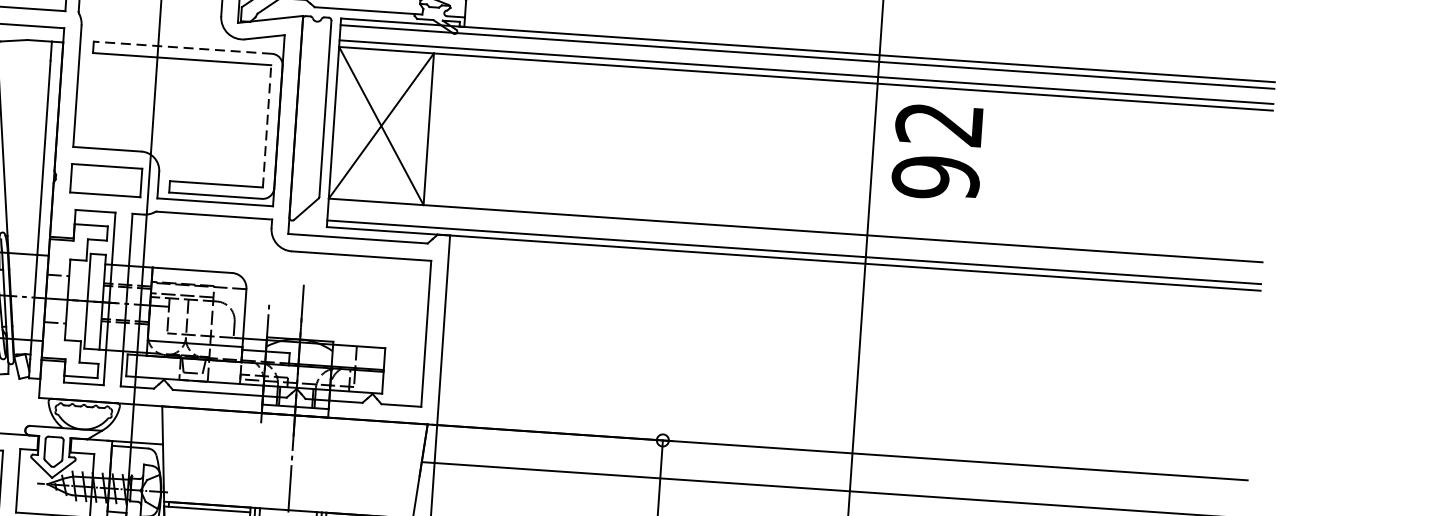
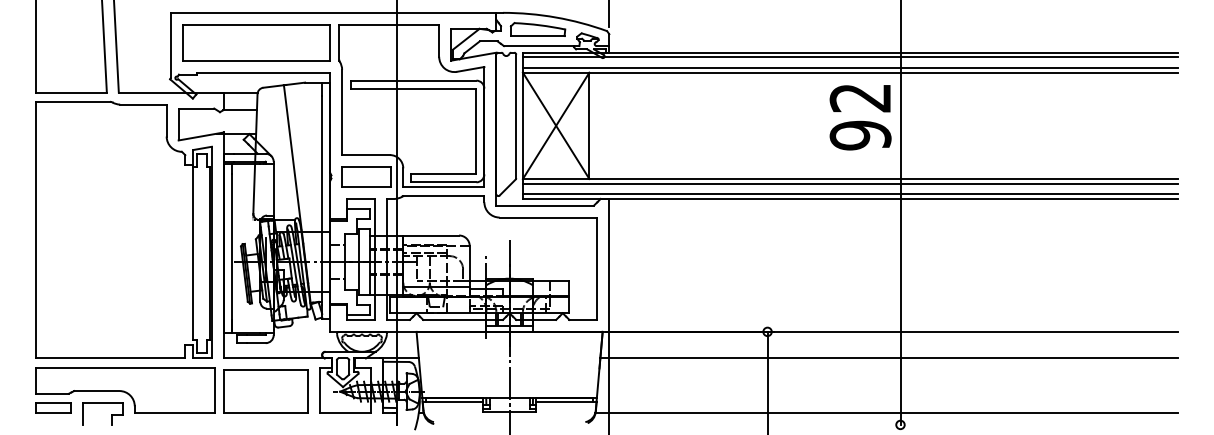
line: (182, 47) -> (413, 80), dashed -> solid
line: (267, 126) -> (476, 131), dashed -> solid
text: (937, 152) -> (860, 117), moved
line: (794, 236) -> (849, 183), added

